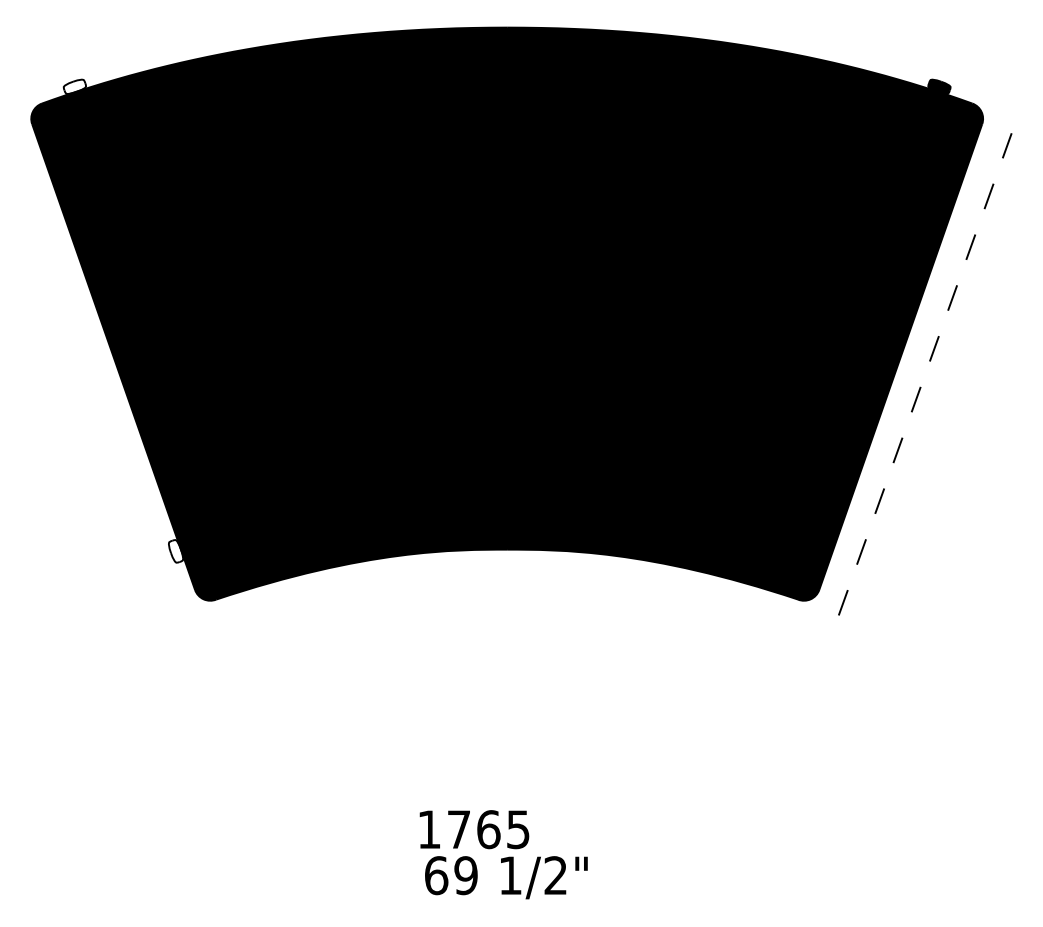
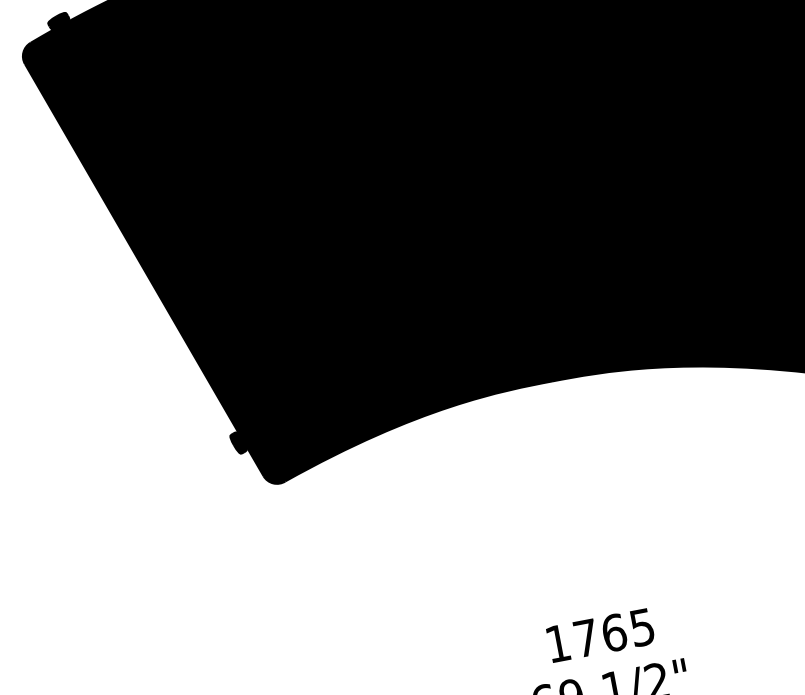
fill: (74, 86) -> (58, 20), added
fill: (175, 551) -> (238, 443), added
text: (474, 829) -> (600, 635), moved

